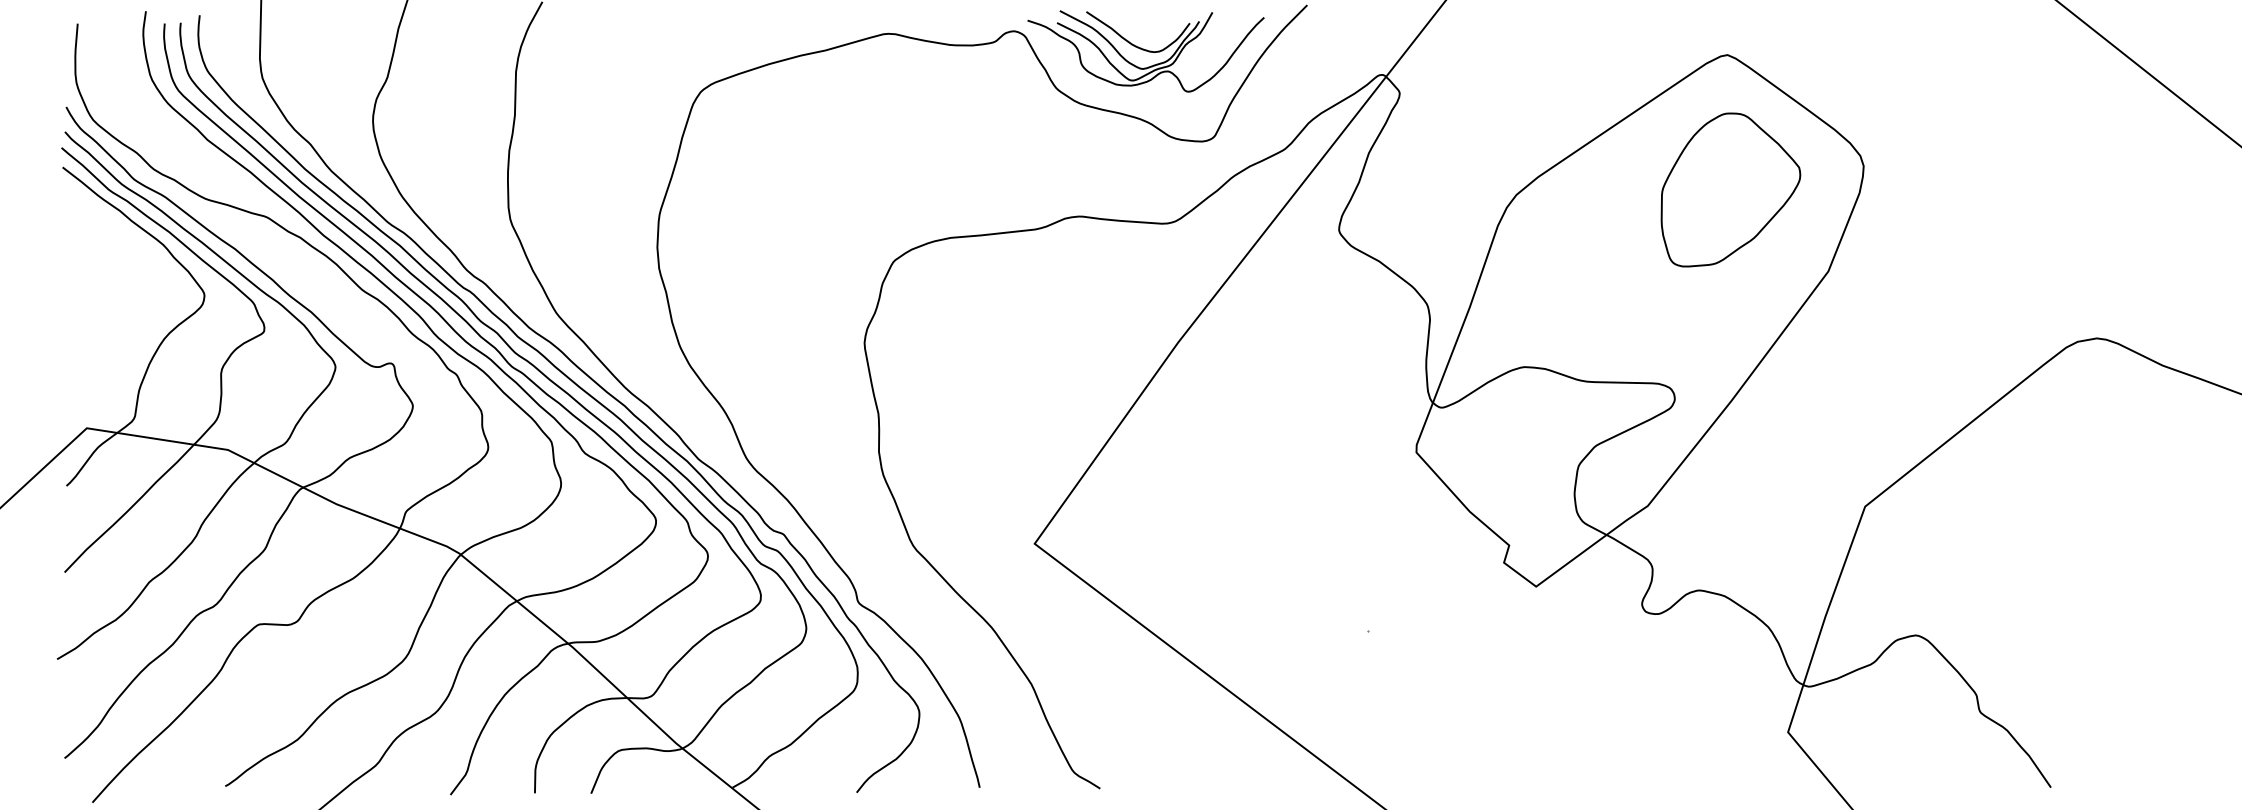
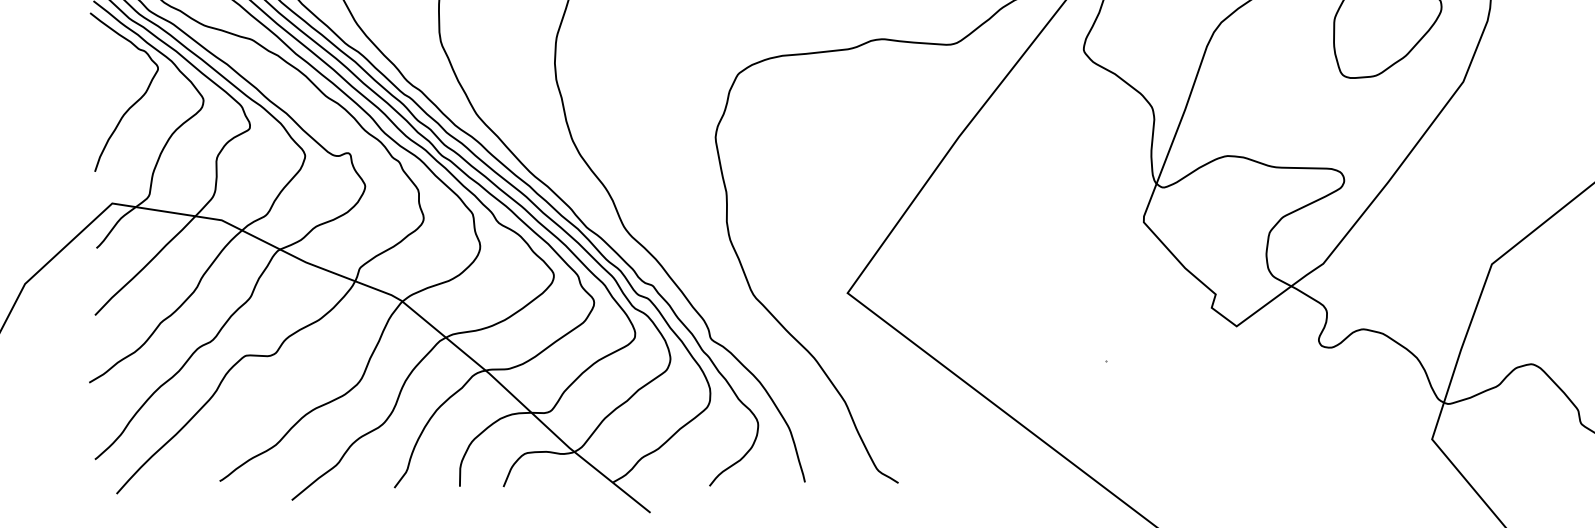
curve: (116, 297) -> (135, 102), added

